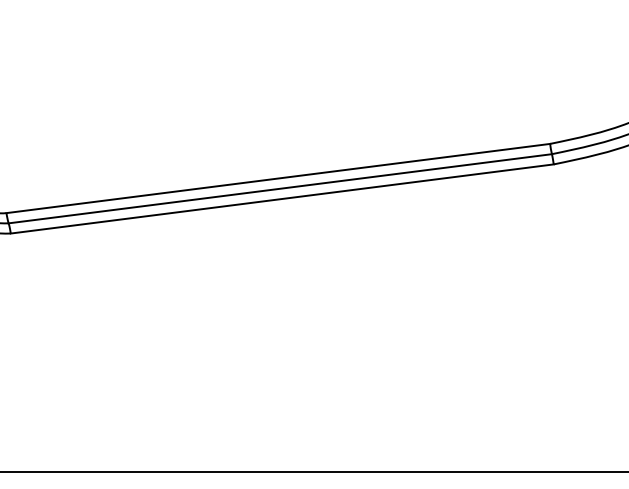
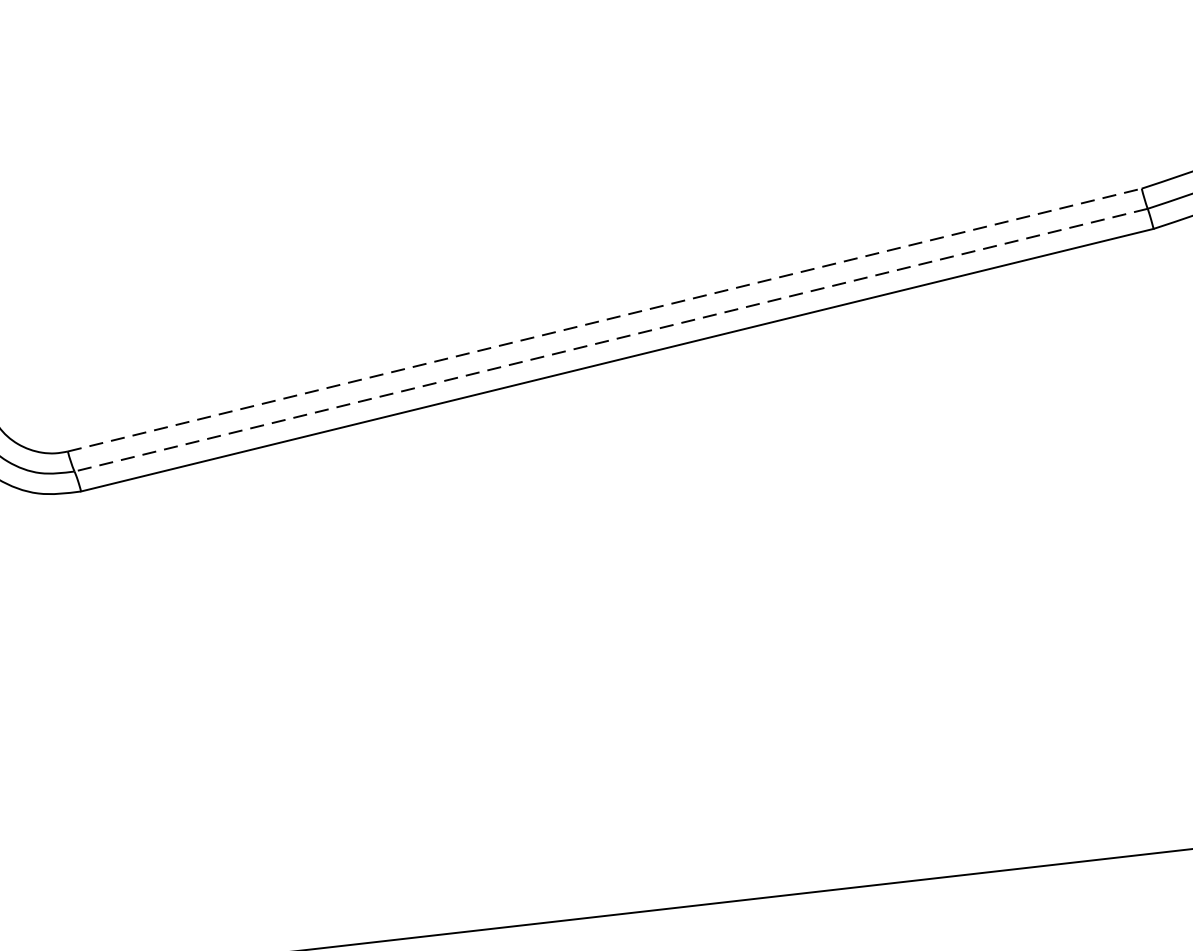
line: (278, 178) -> (605, 319), solid -> dashed
line: (280, 188) -> (611, 339), solid -> dashed

